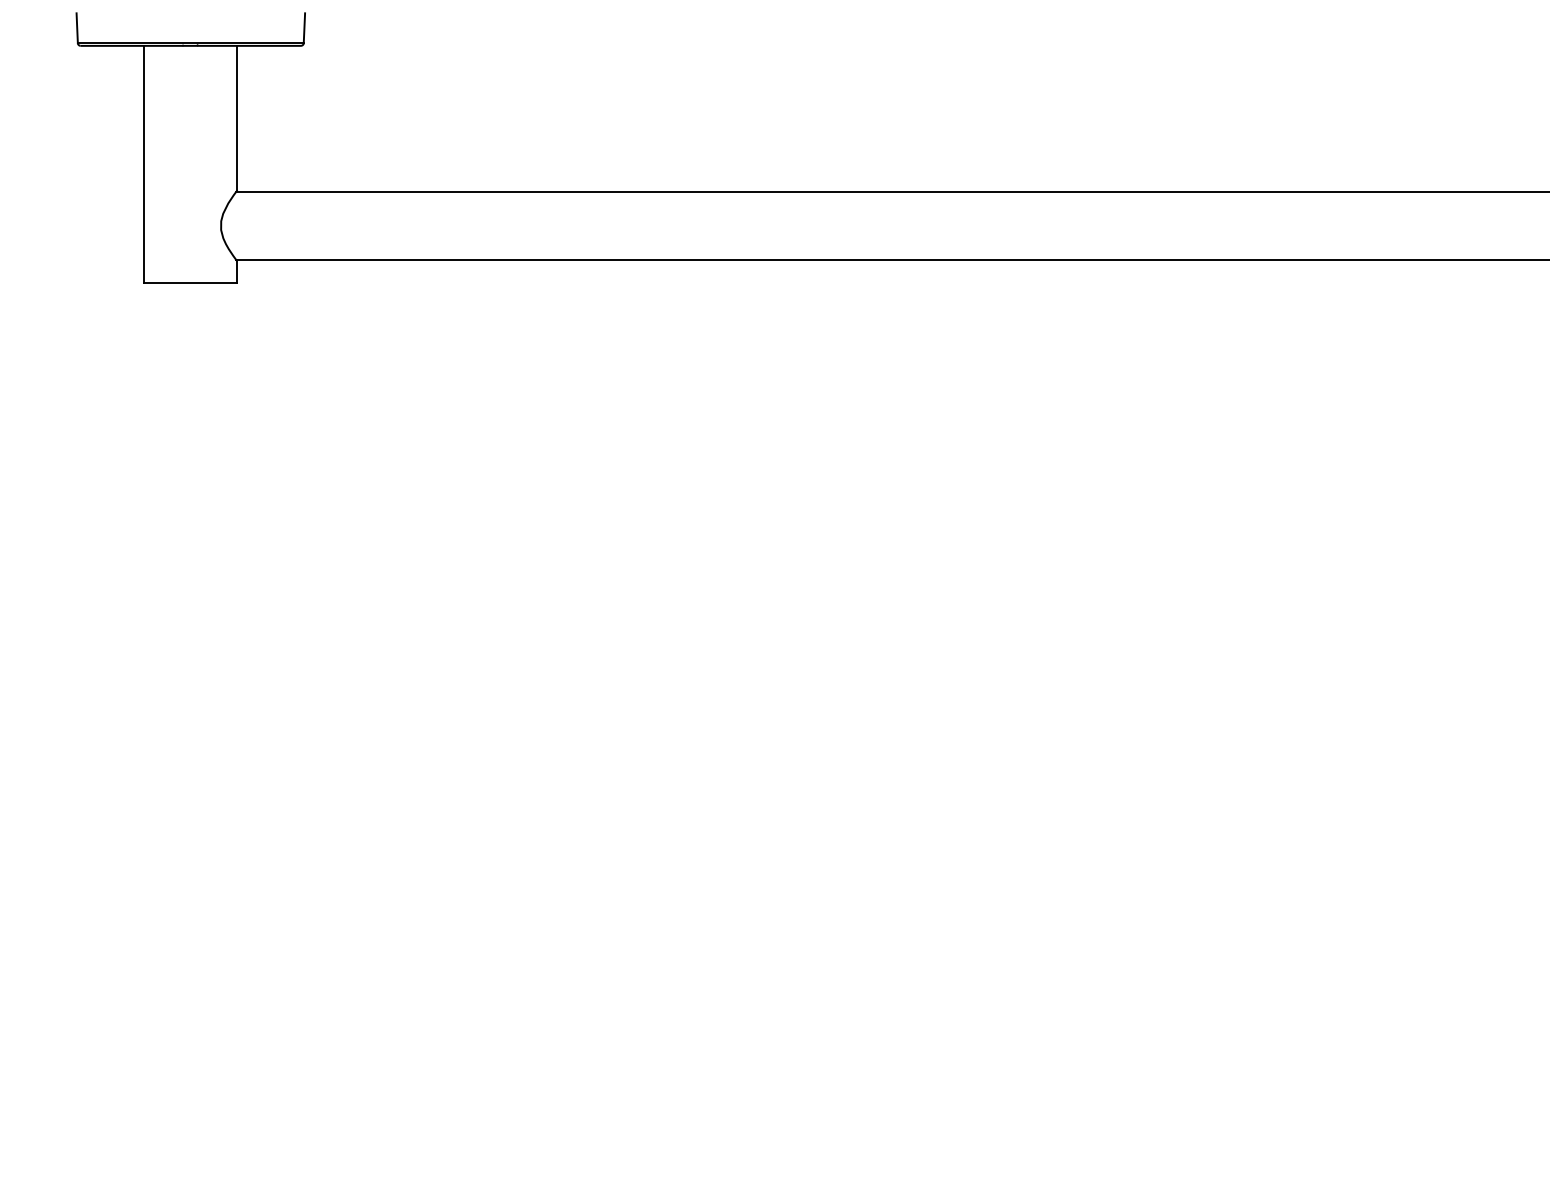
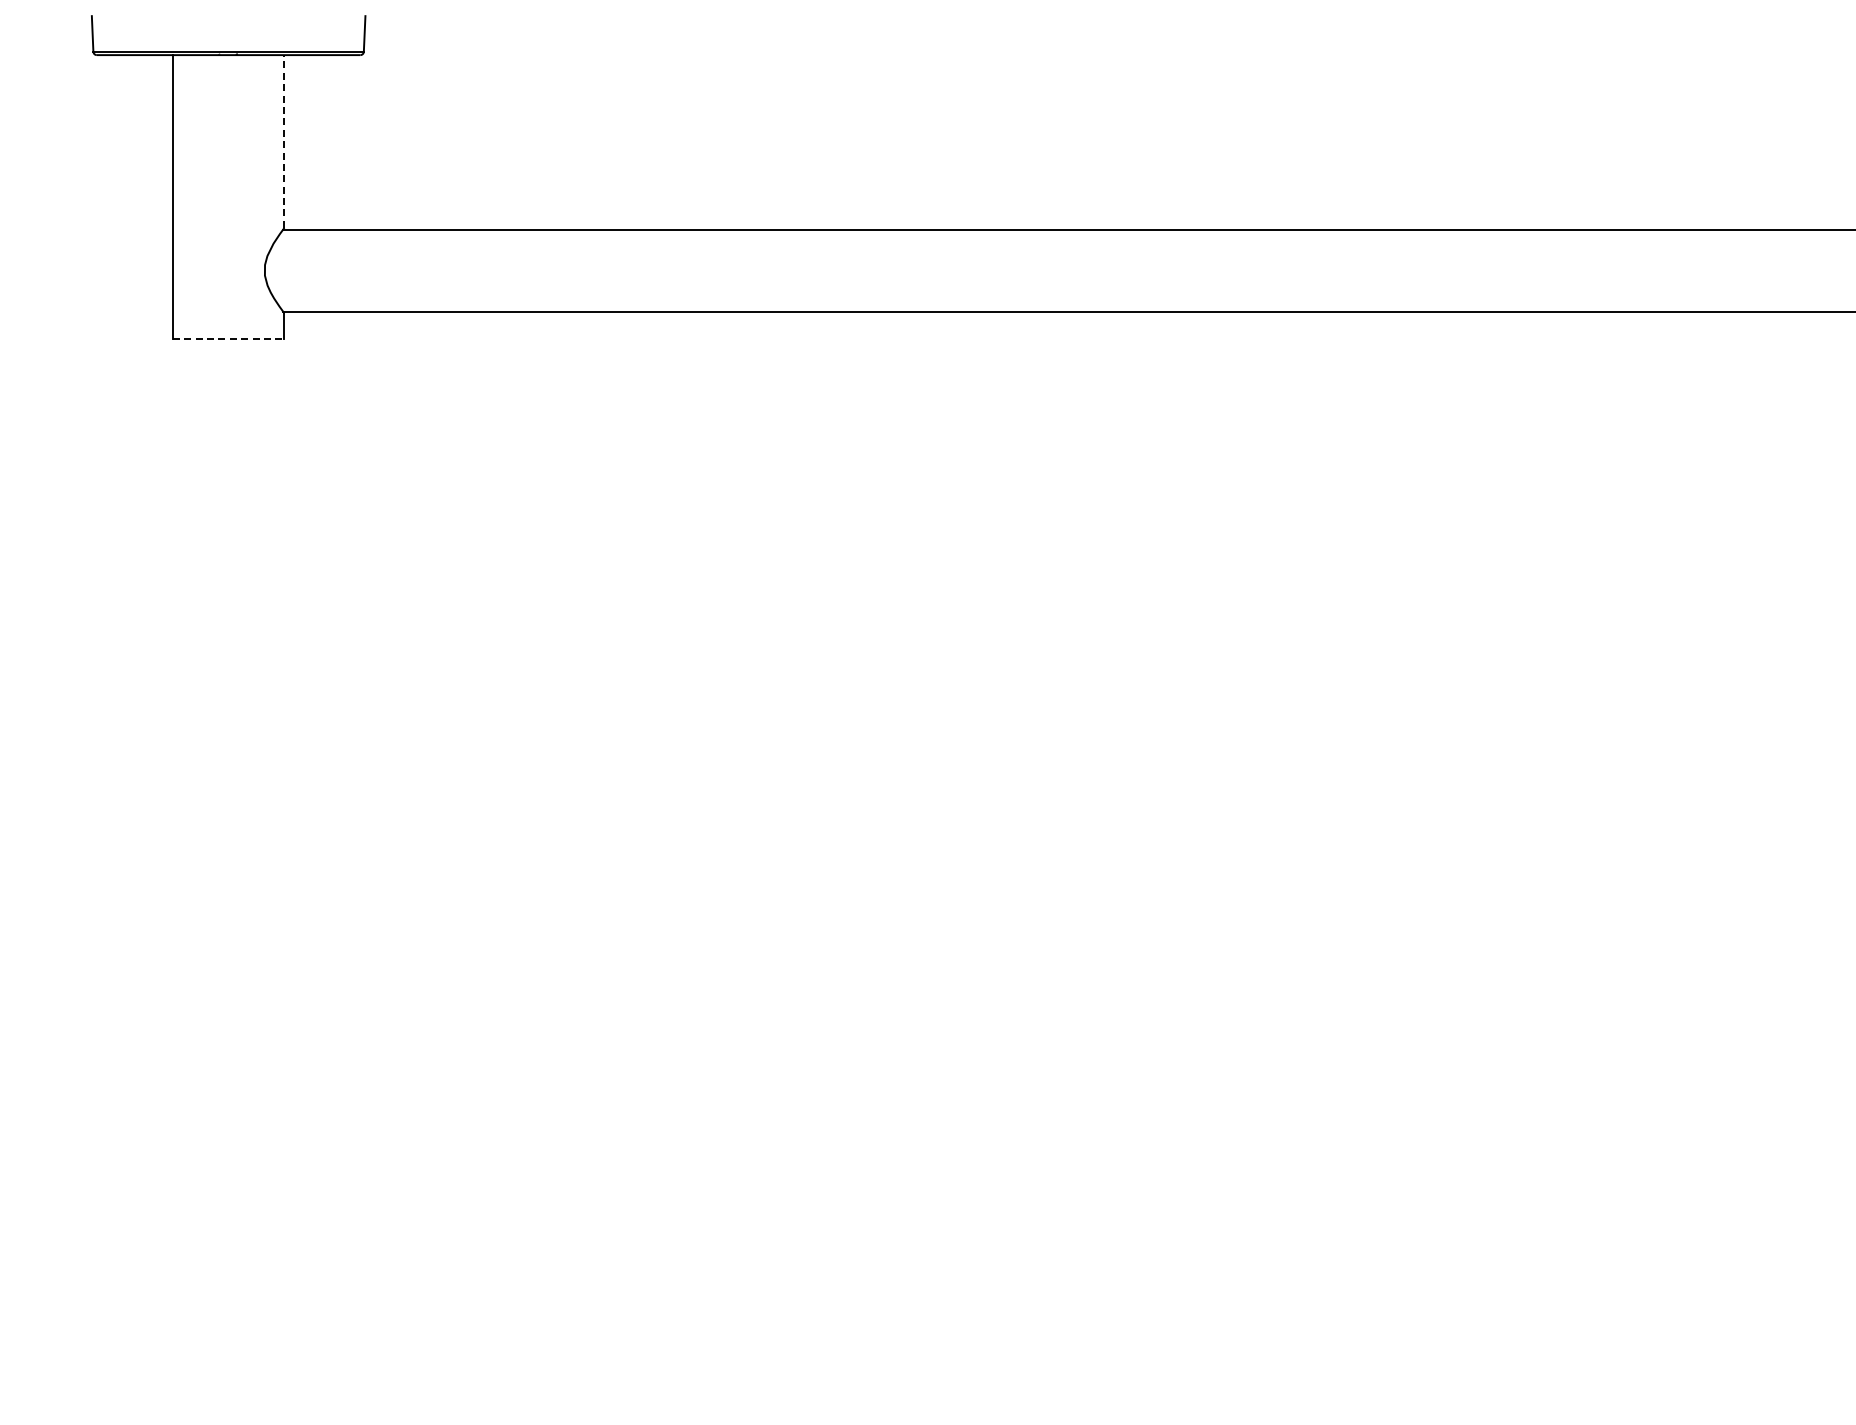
line: (237, 118) -> (284, 141), solid -> dashed
line: (190, 282) -> (228, 338), solid -> dashed

